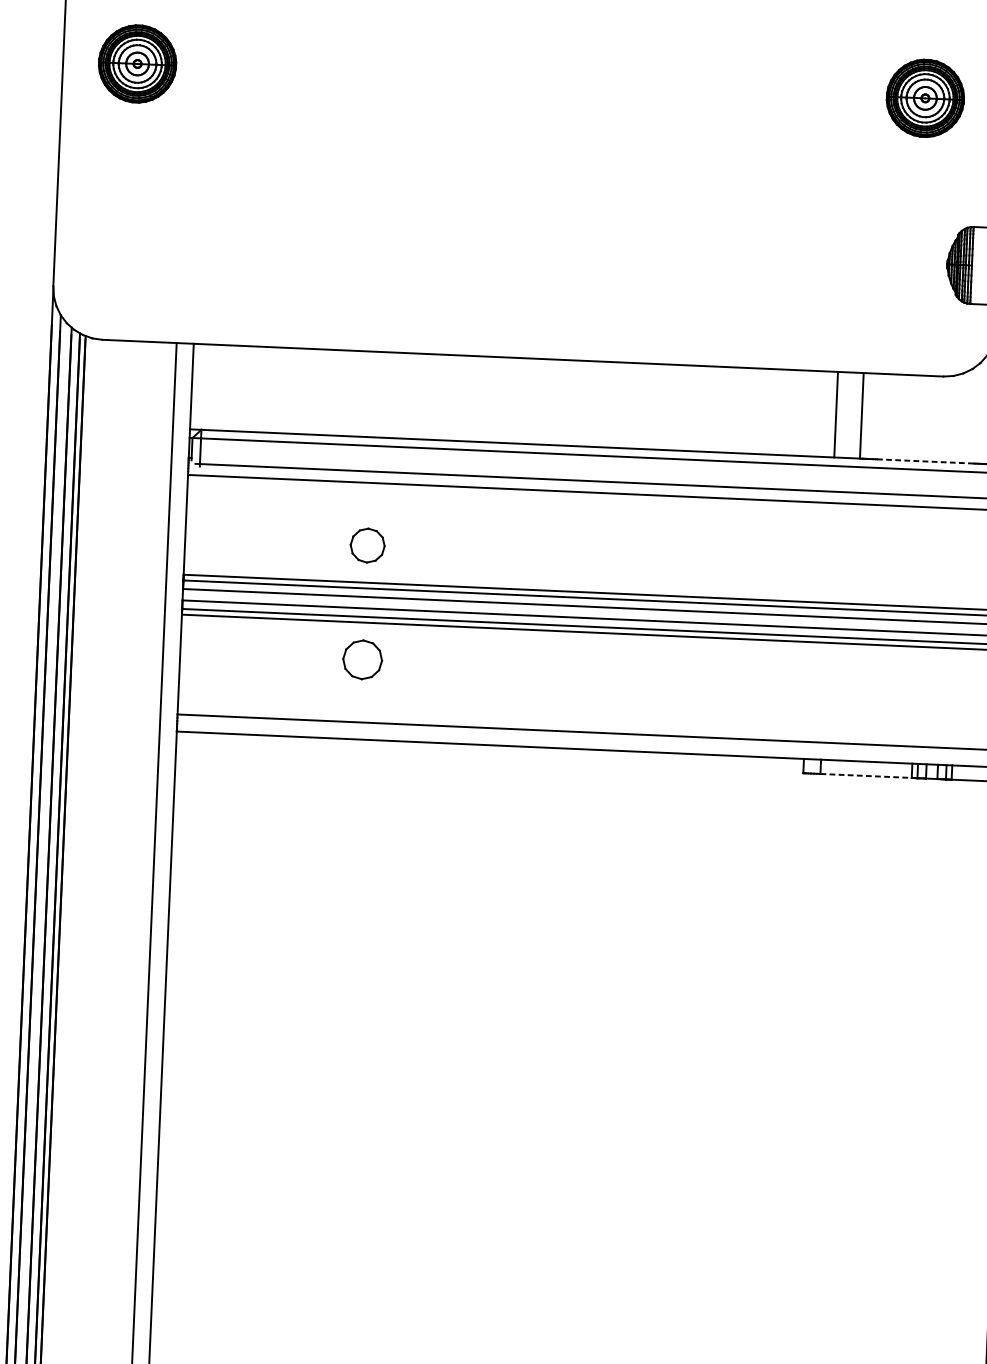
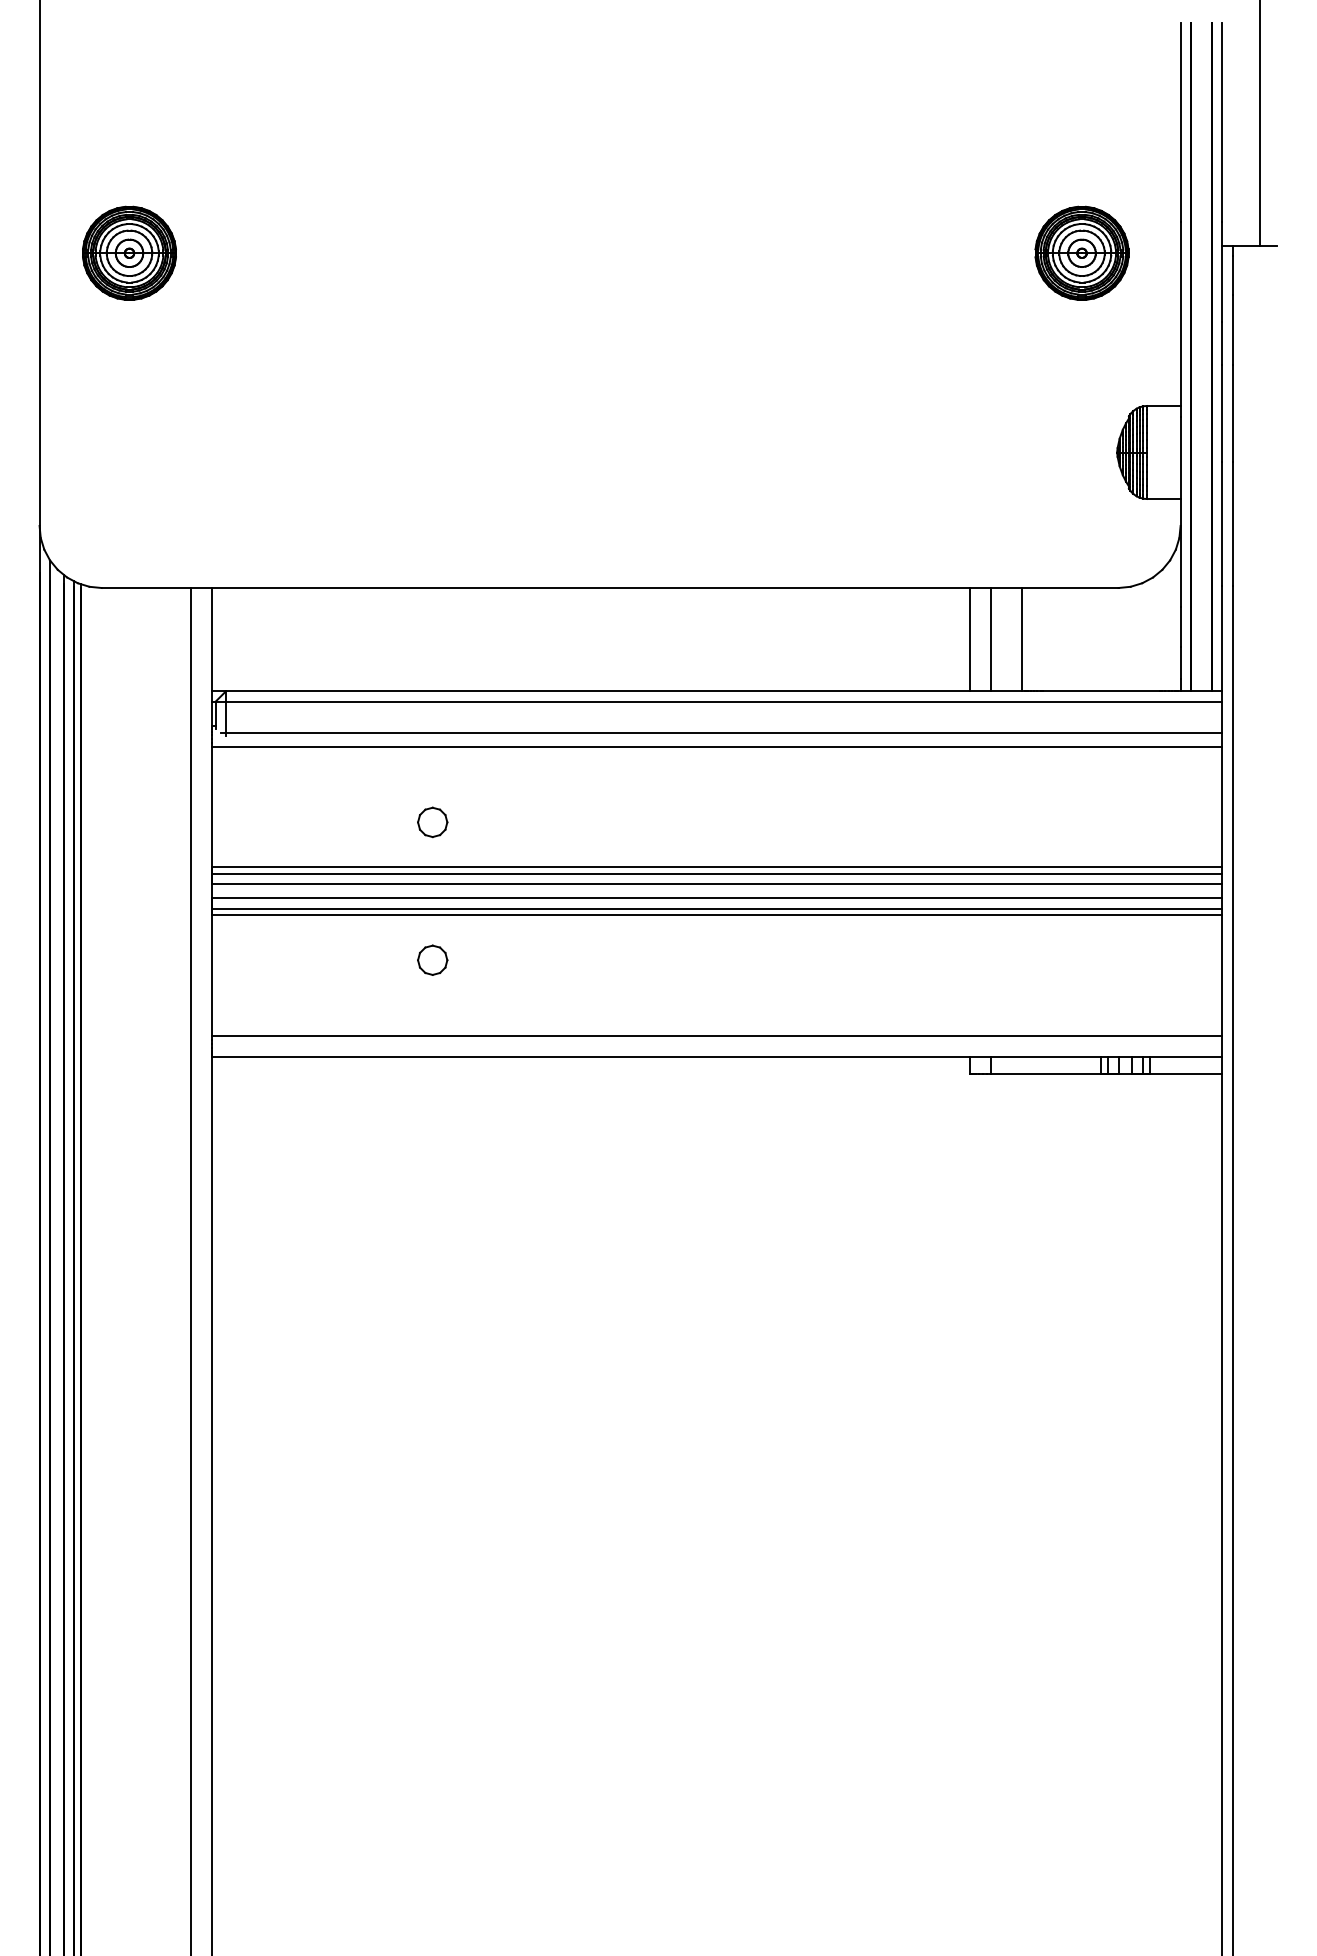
line: (819, 413) -> (970, 639), added
line: (925, 461) -> (1101, 691), dashed -> solid
part: (367, 545) -> (432, 822), size x0.71
part: (362, 659) -> (432, 959), size x0.62
line: (866, 776) -> (1046, 1074), dashed -> solid

